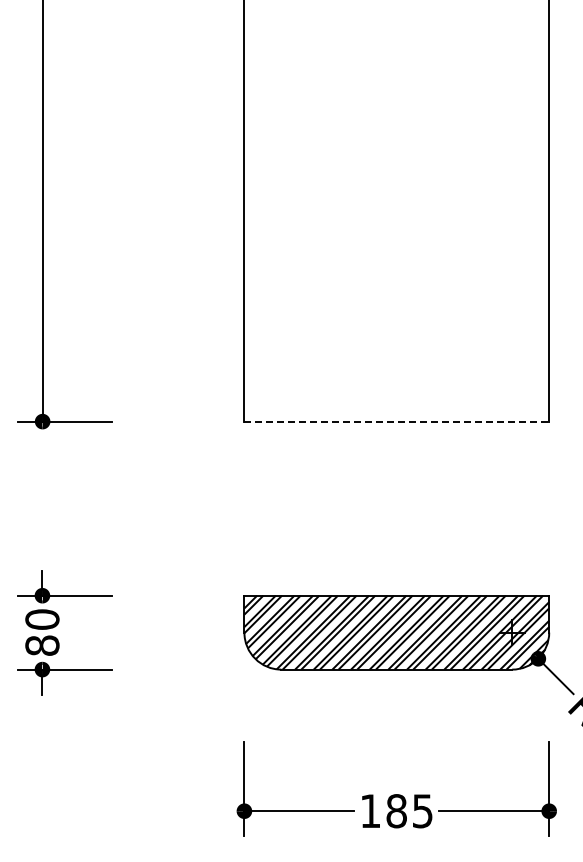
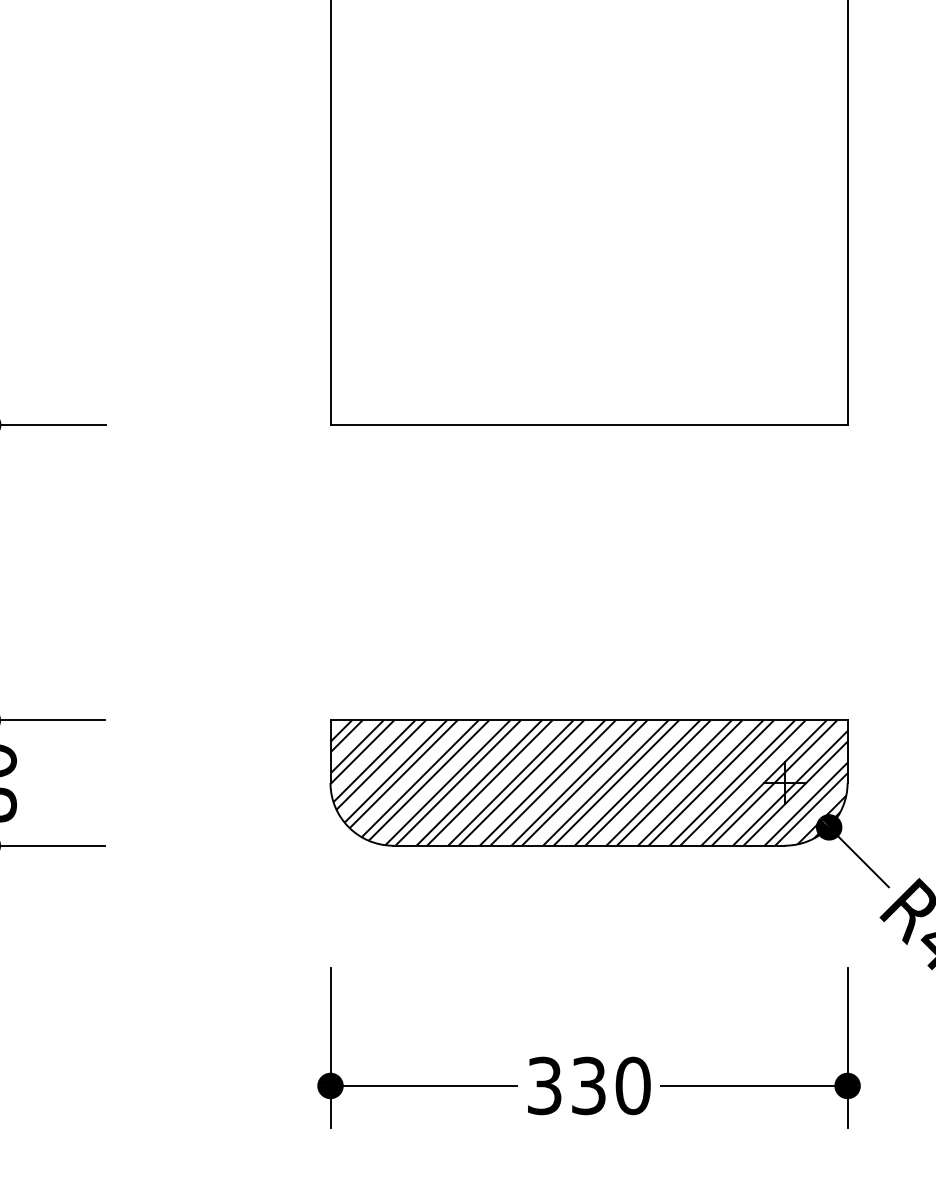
line: (397, 421) -> (590, 424), dashed -> solid
text: (396, 811) -> (588, 1086), 185 -> 330

